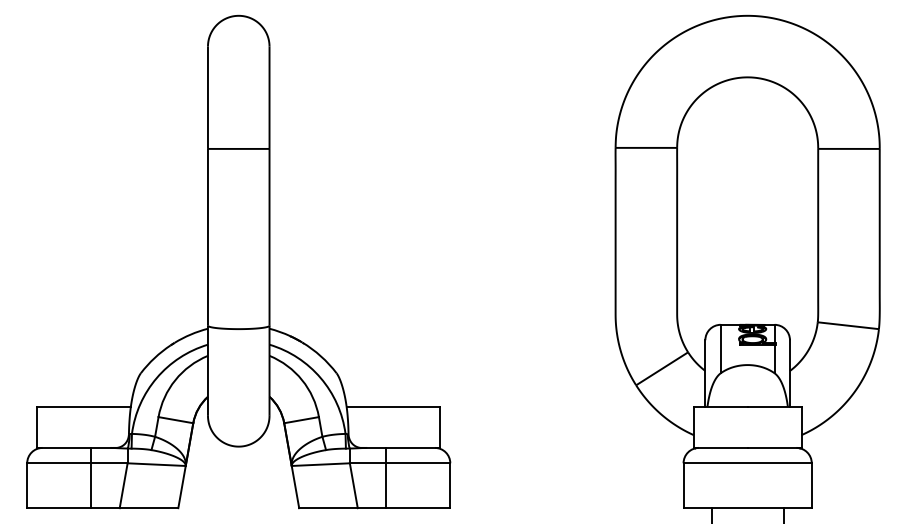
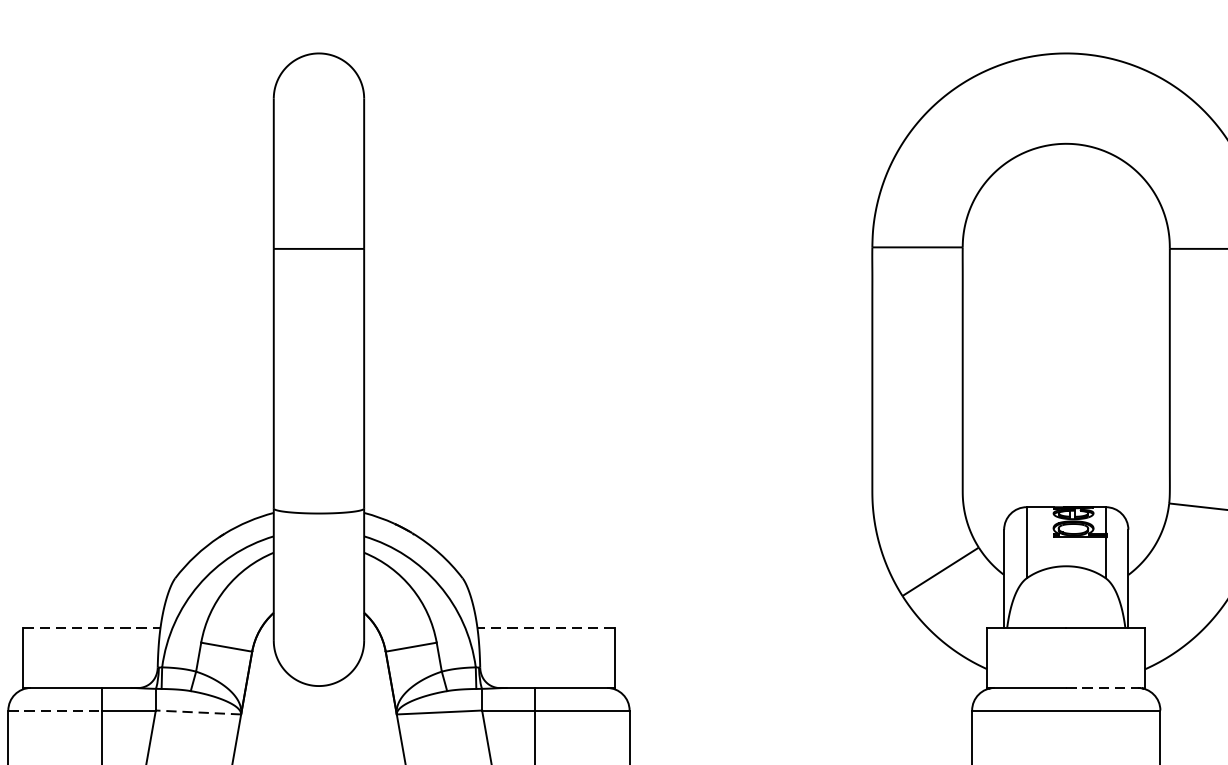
line: (84, 406) -> (92, 627), solid -> dashed
line: (393, 406) -> (546, 627), solid -> dashed
line: (774, 447) -> (1105, 687), solid -> dashed
line: (59, 463) -> (55, 710), solid -> dashed
line: (156, 464) -> (198, 712), solid -> dashed

